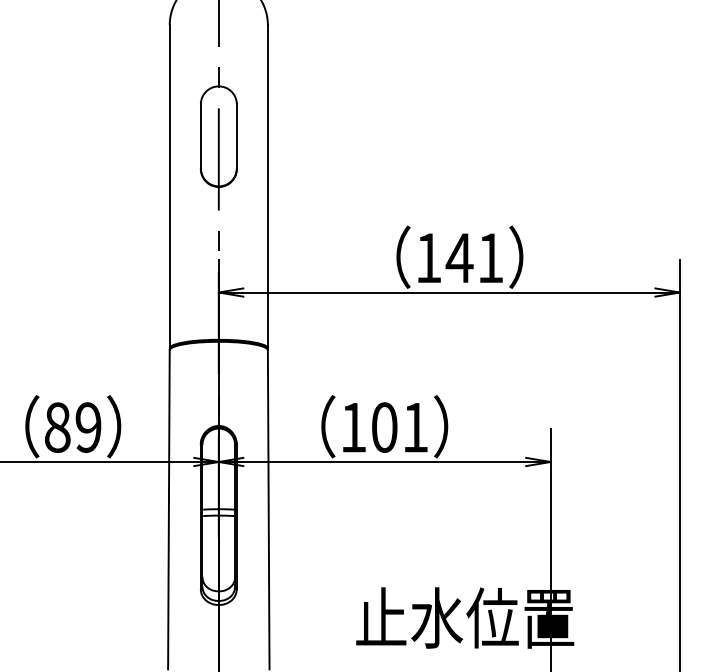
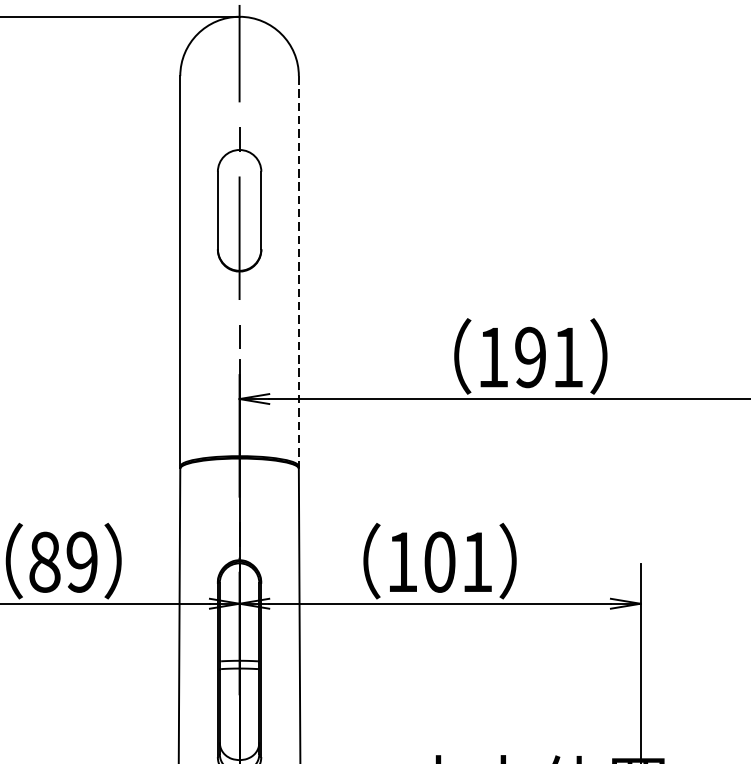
line: (267, 187) -> (298, 272), solid -> dashed
text: (459, 257) -> (530, 356), 141 -> 191

